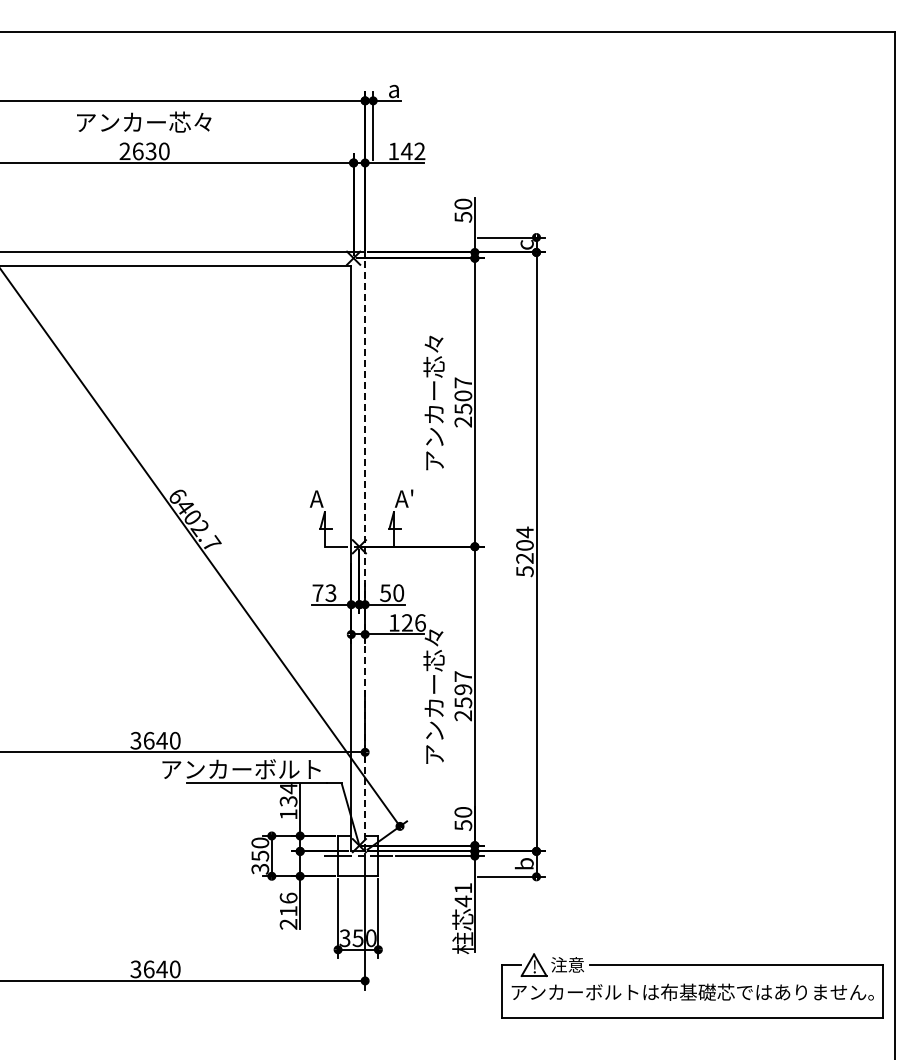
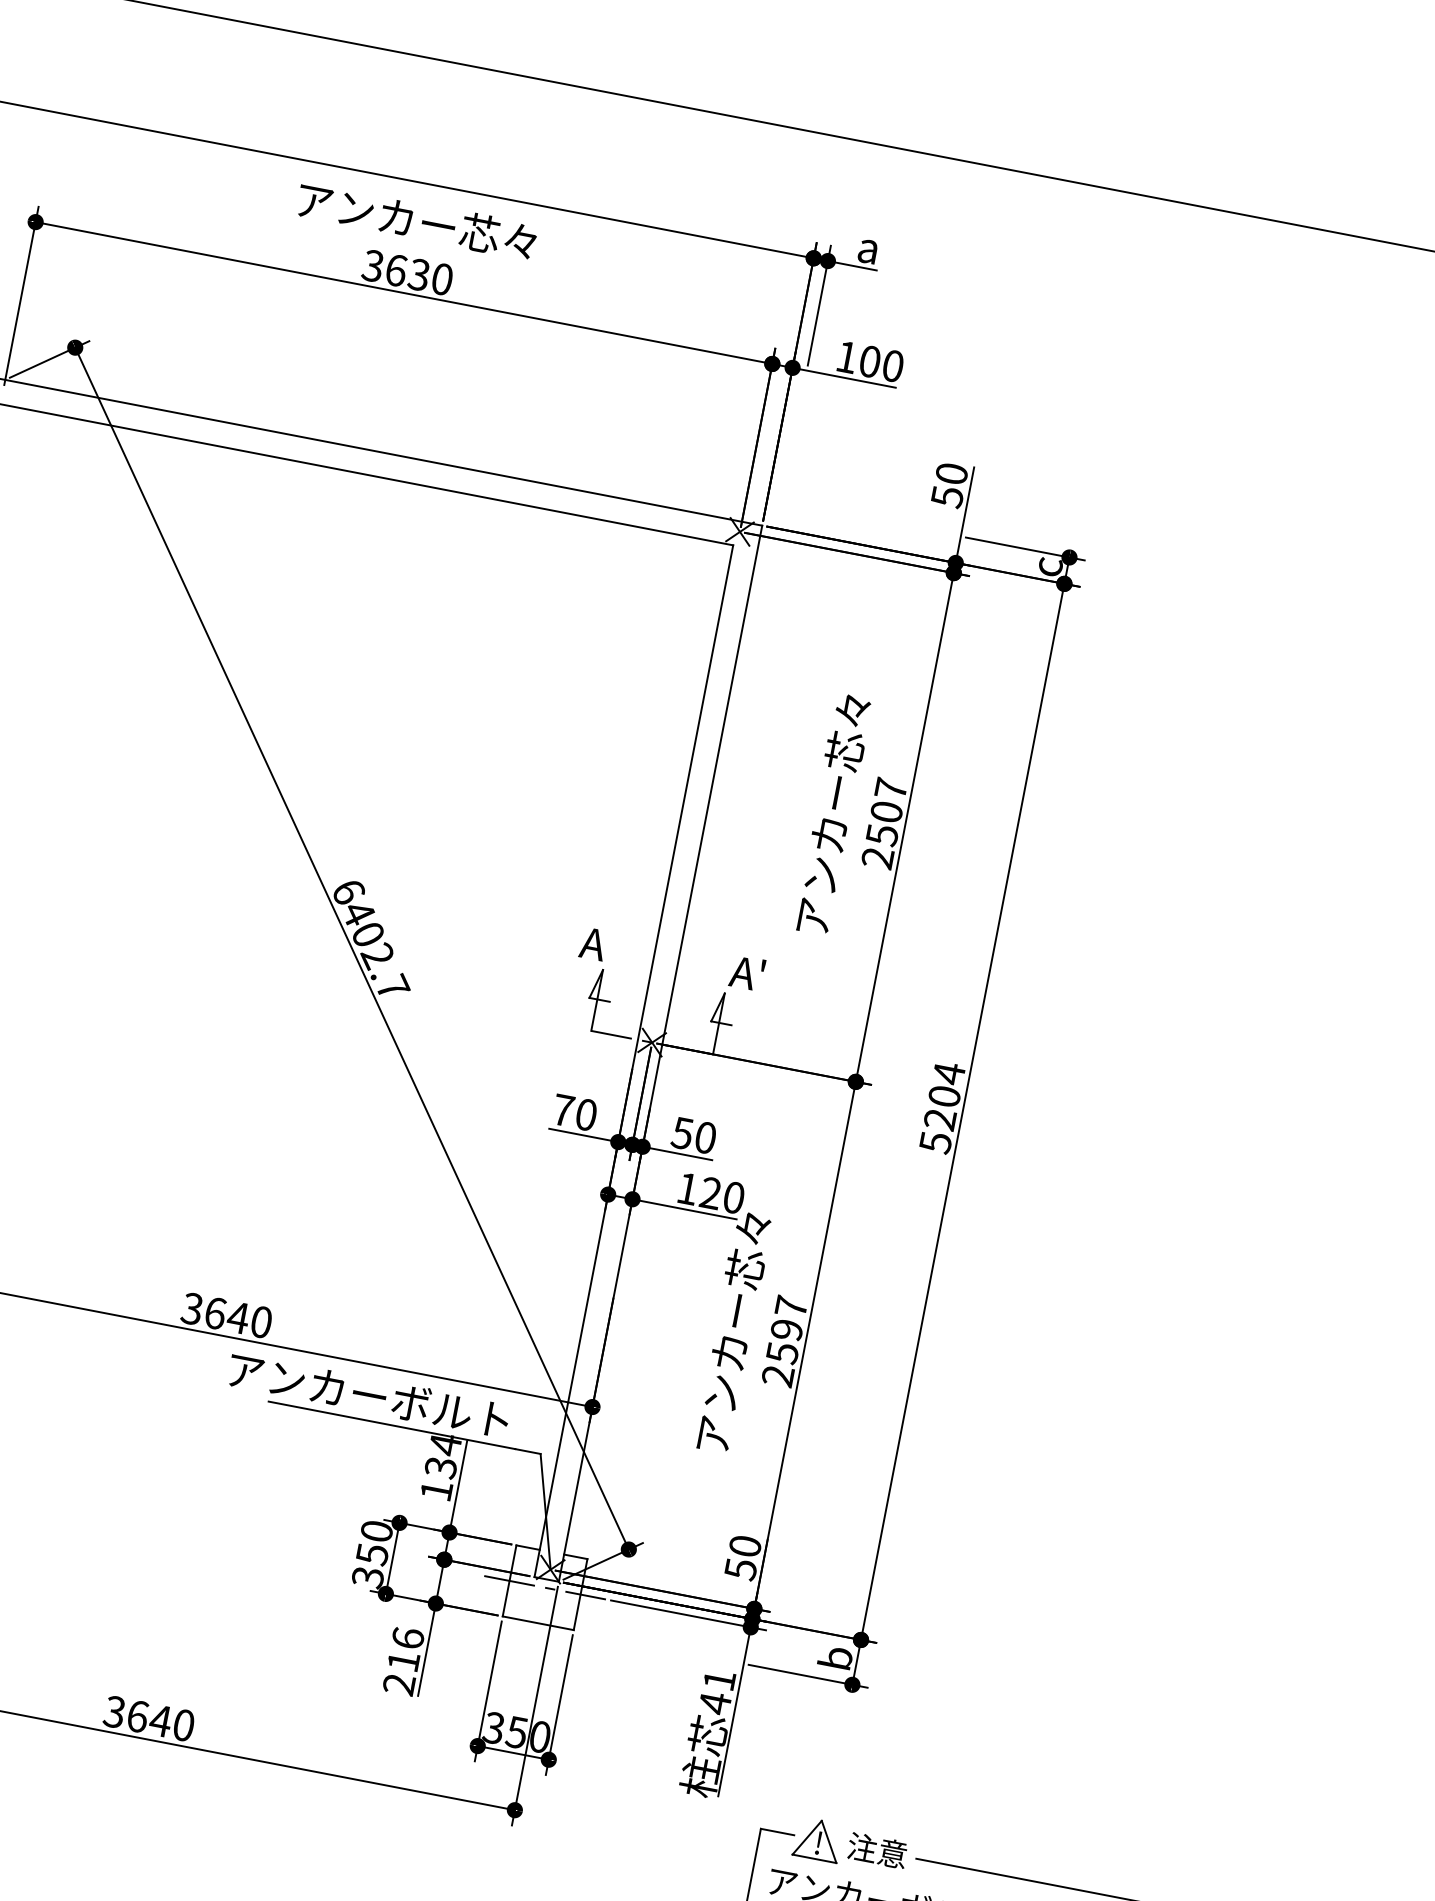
text: (124, 151) -> (372, 265), 2630 -> 3630
text: (412, 151) -> (880, 363), 142 -> 100
line: (365, 551) -> (661, 1053), dashed -> solid
text: (330, 592) -> (585, 1113), 73 -> 70
text: (420, 622) -> (734, 1196), 126 -> 120

